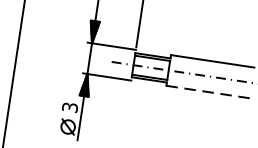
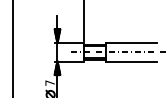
line: (208, 92) -> (131, 61), dashed -> solid
text: (69, 106) -> (49, 82), 3 -> 7

